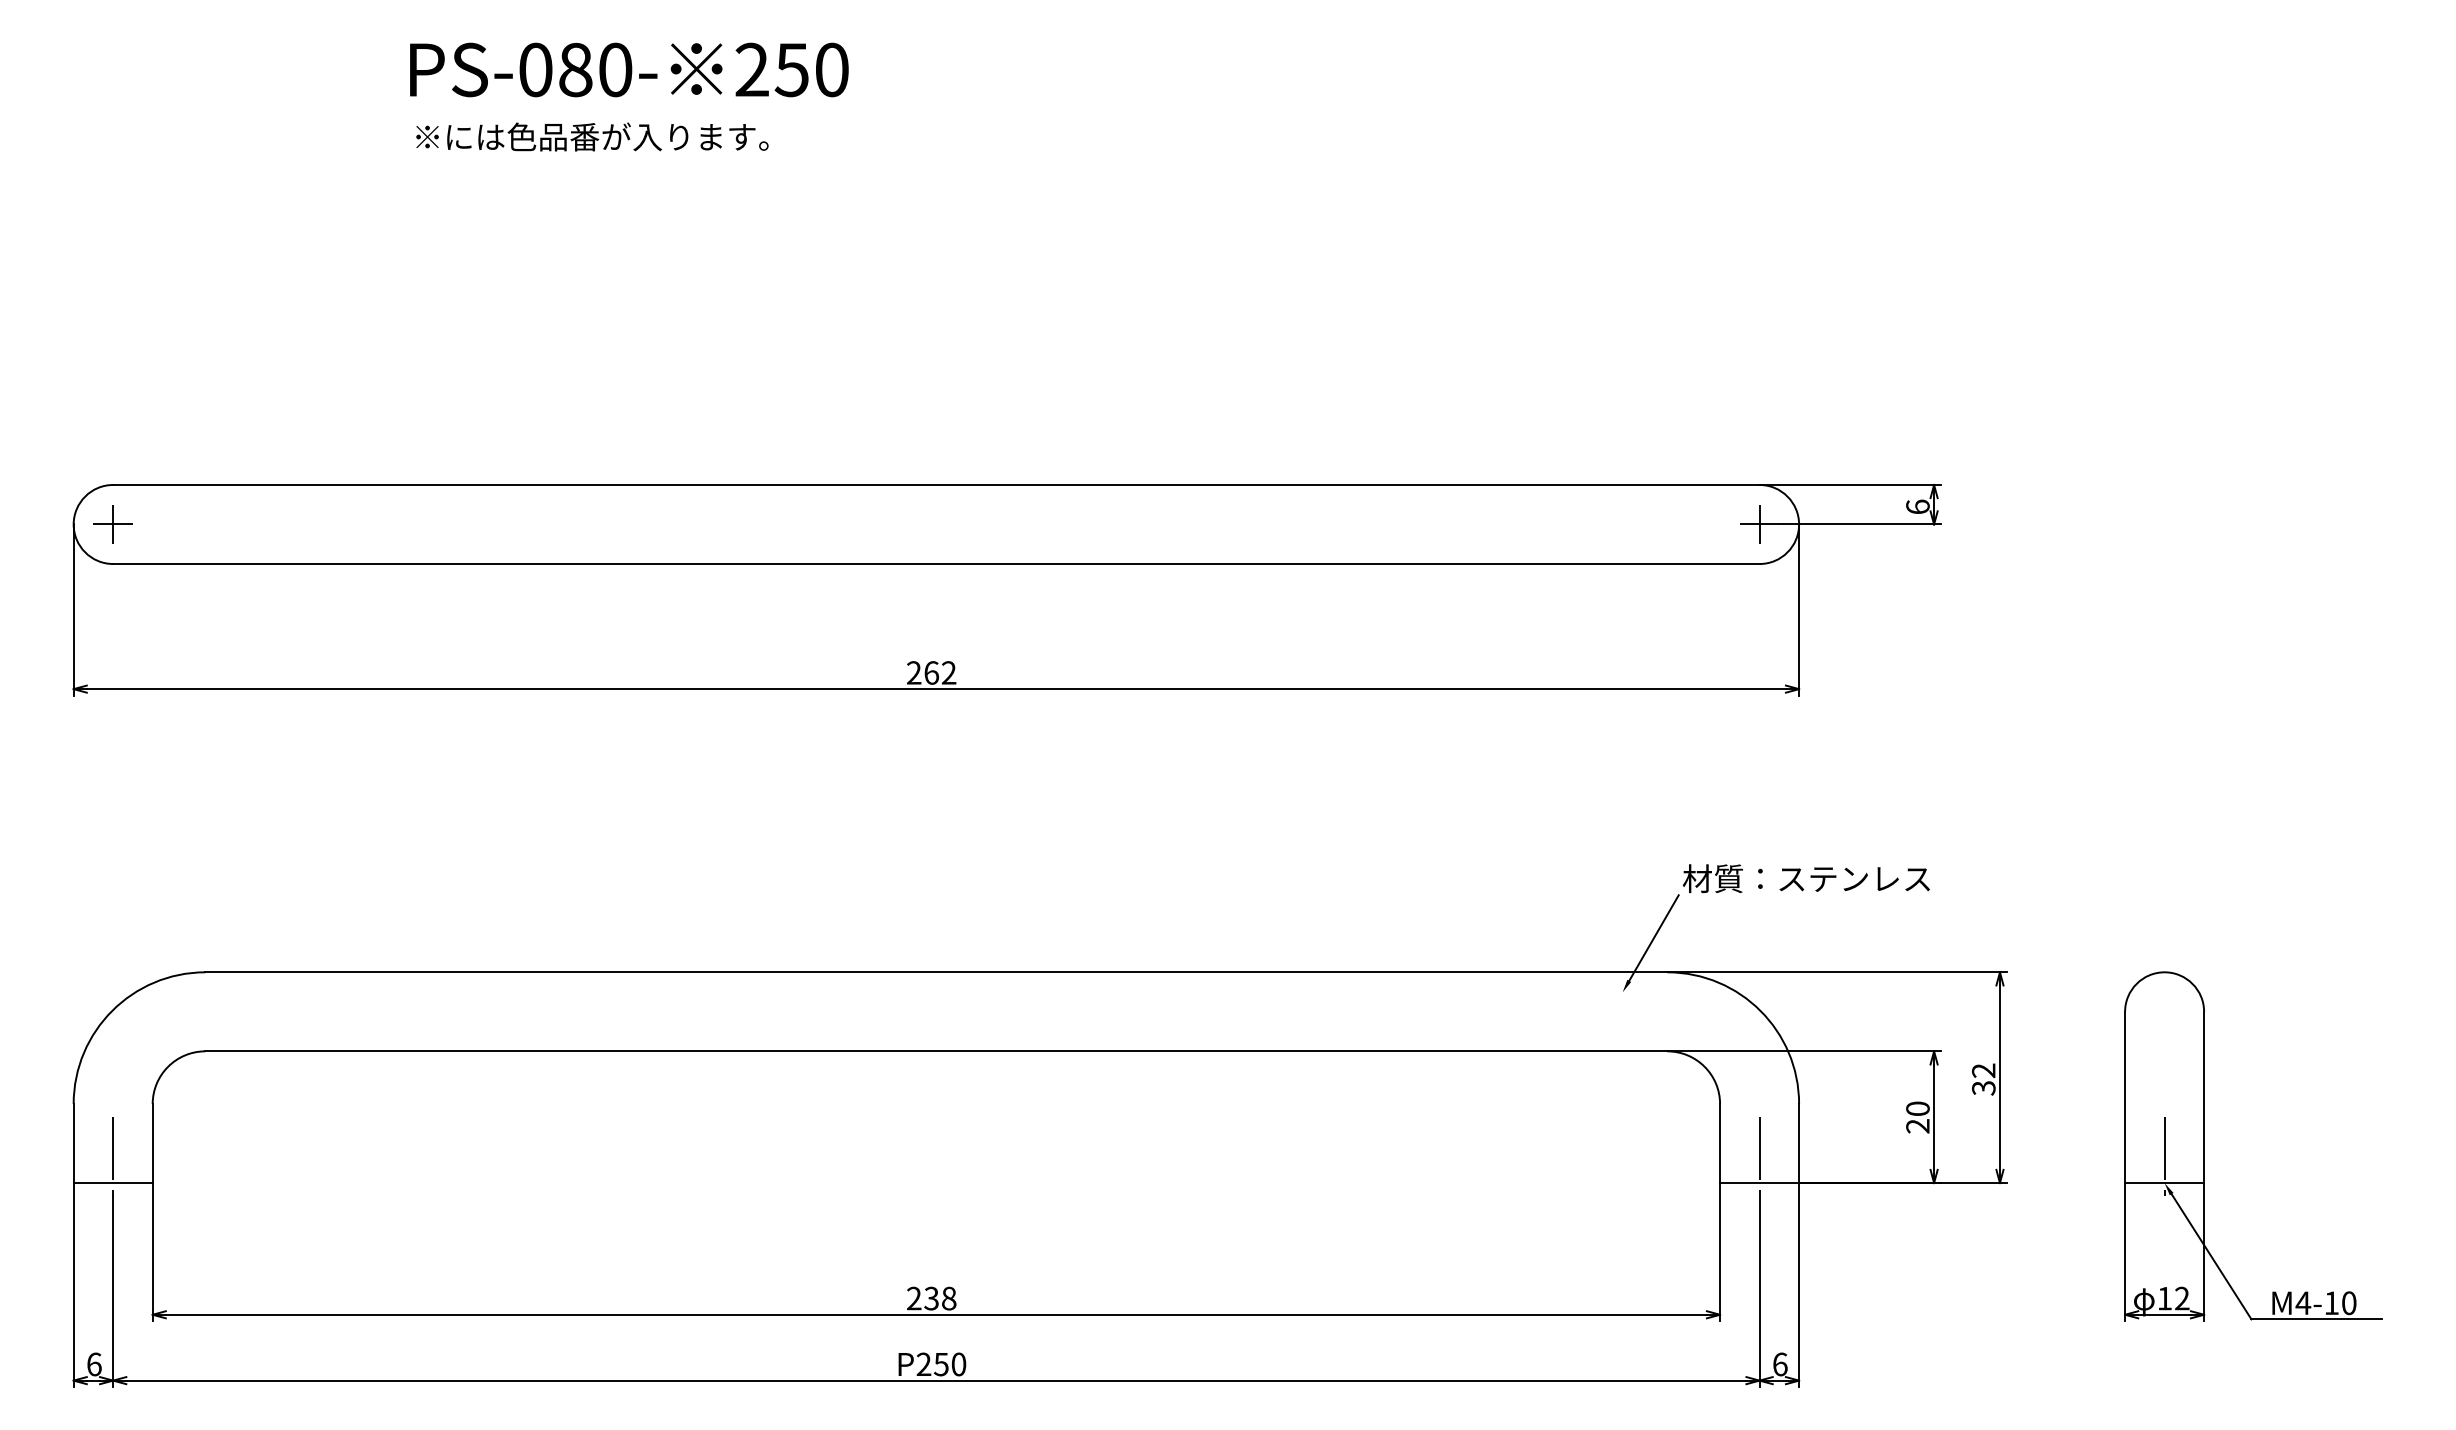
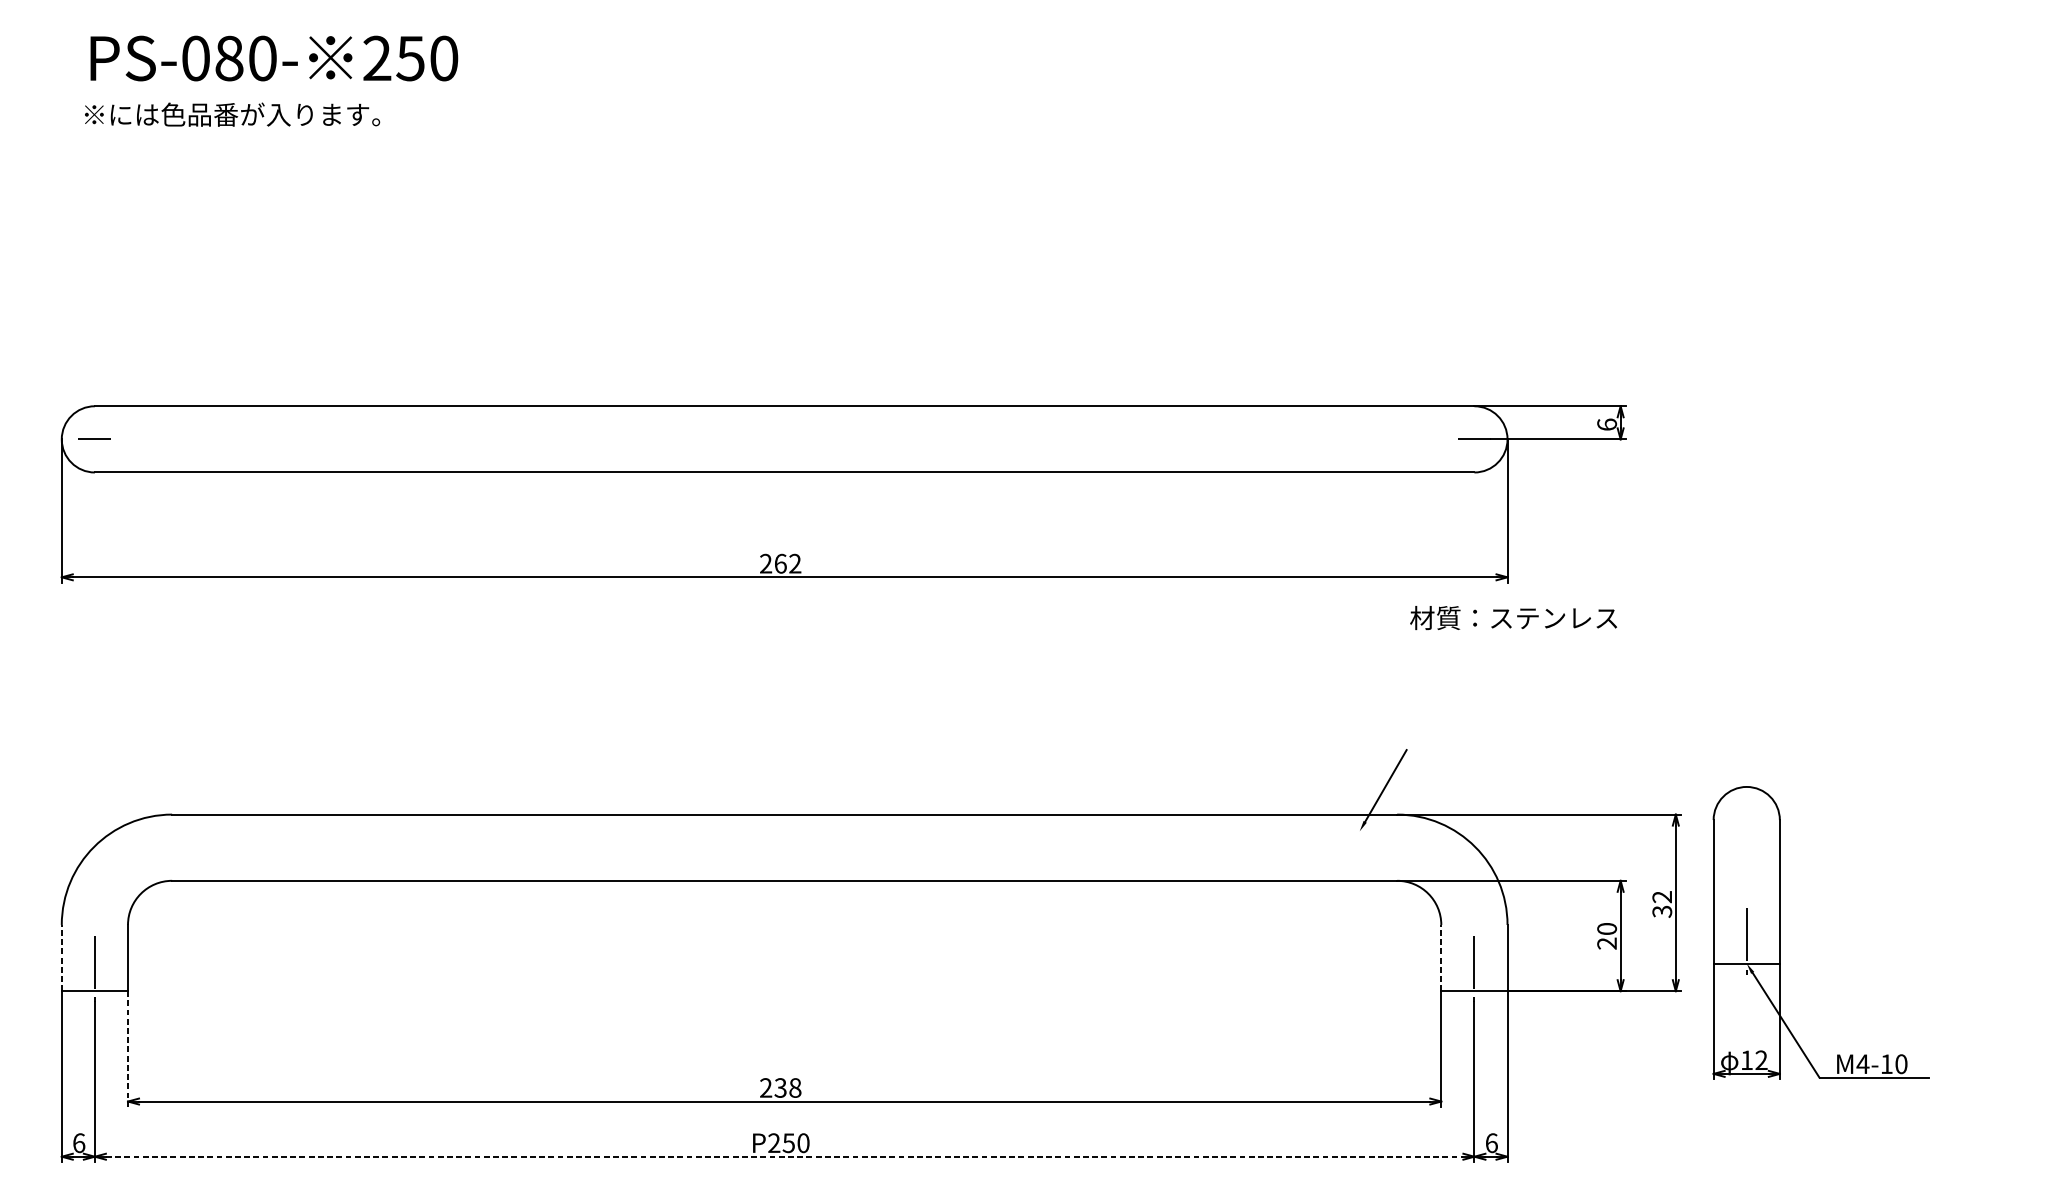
text: (629, 69) -> (274, 58), moved
text: (592, 136) -> (232, 114), moved
line: (113, 524) -> (95, 439), removed
line: (1759, 524) -> (1474, 439), removed
text: (1805, 878) -> (1512, 617), moved
line: (73, 1143) -> (61, 958), solid -> dashed
line: (1720, 1143) -> (1441, 958), solid -> dashed
part: (2204, 1146) -> (1780, 932), moved
line: (152, 1252) -> (127, 1049), solid -> dashed
line: (936, 1380) -> (784, 1156), solid -> dashed

